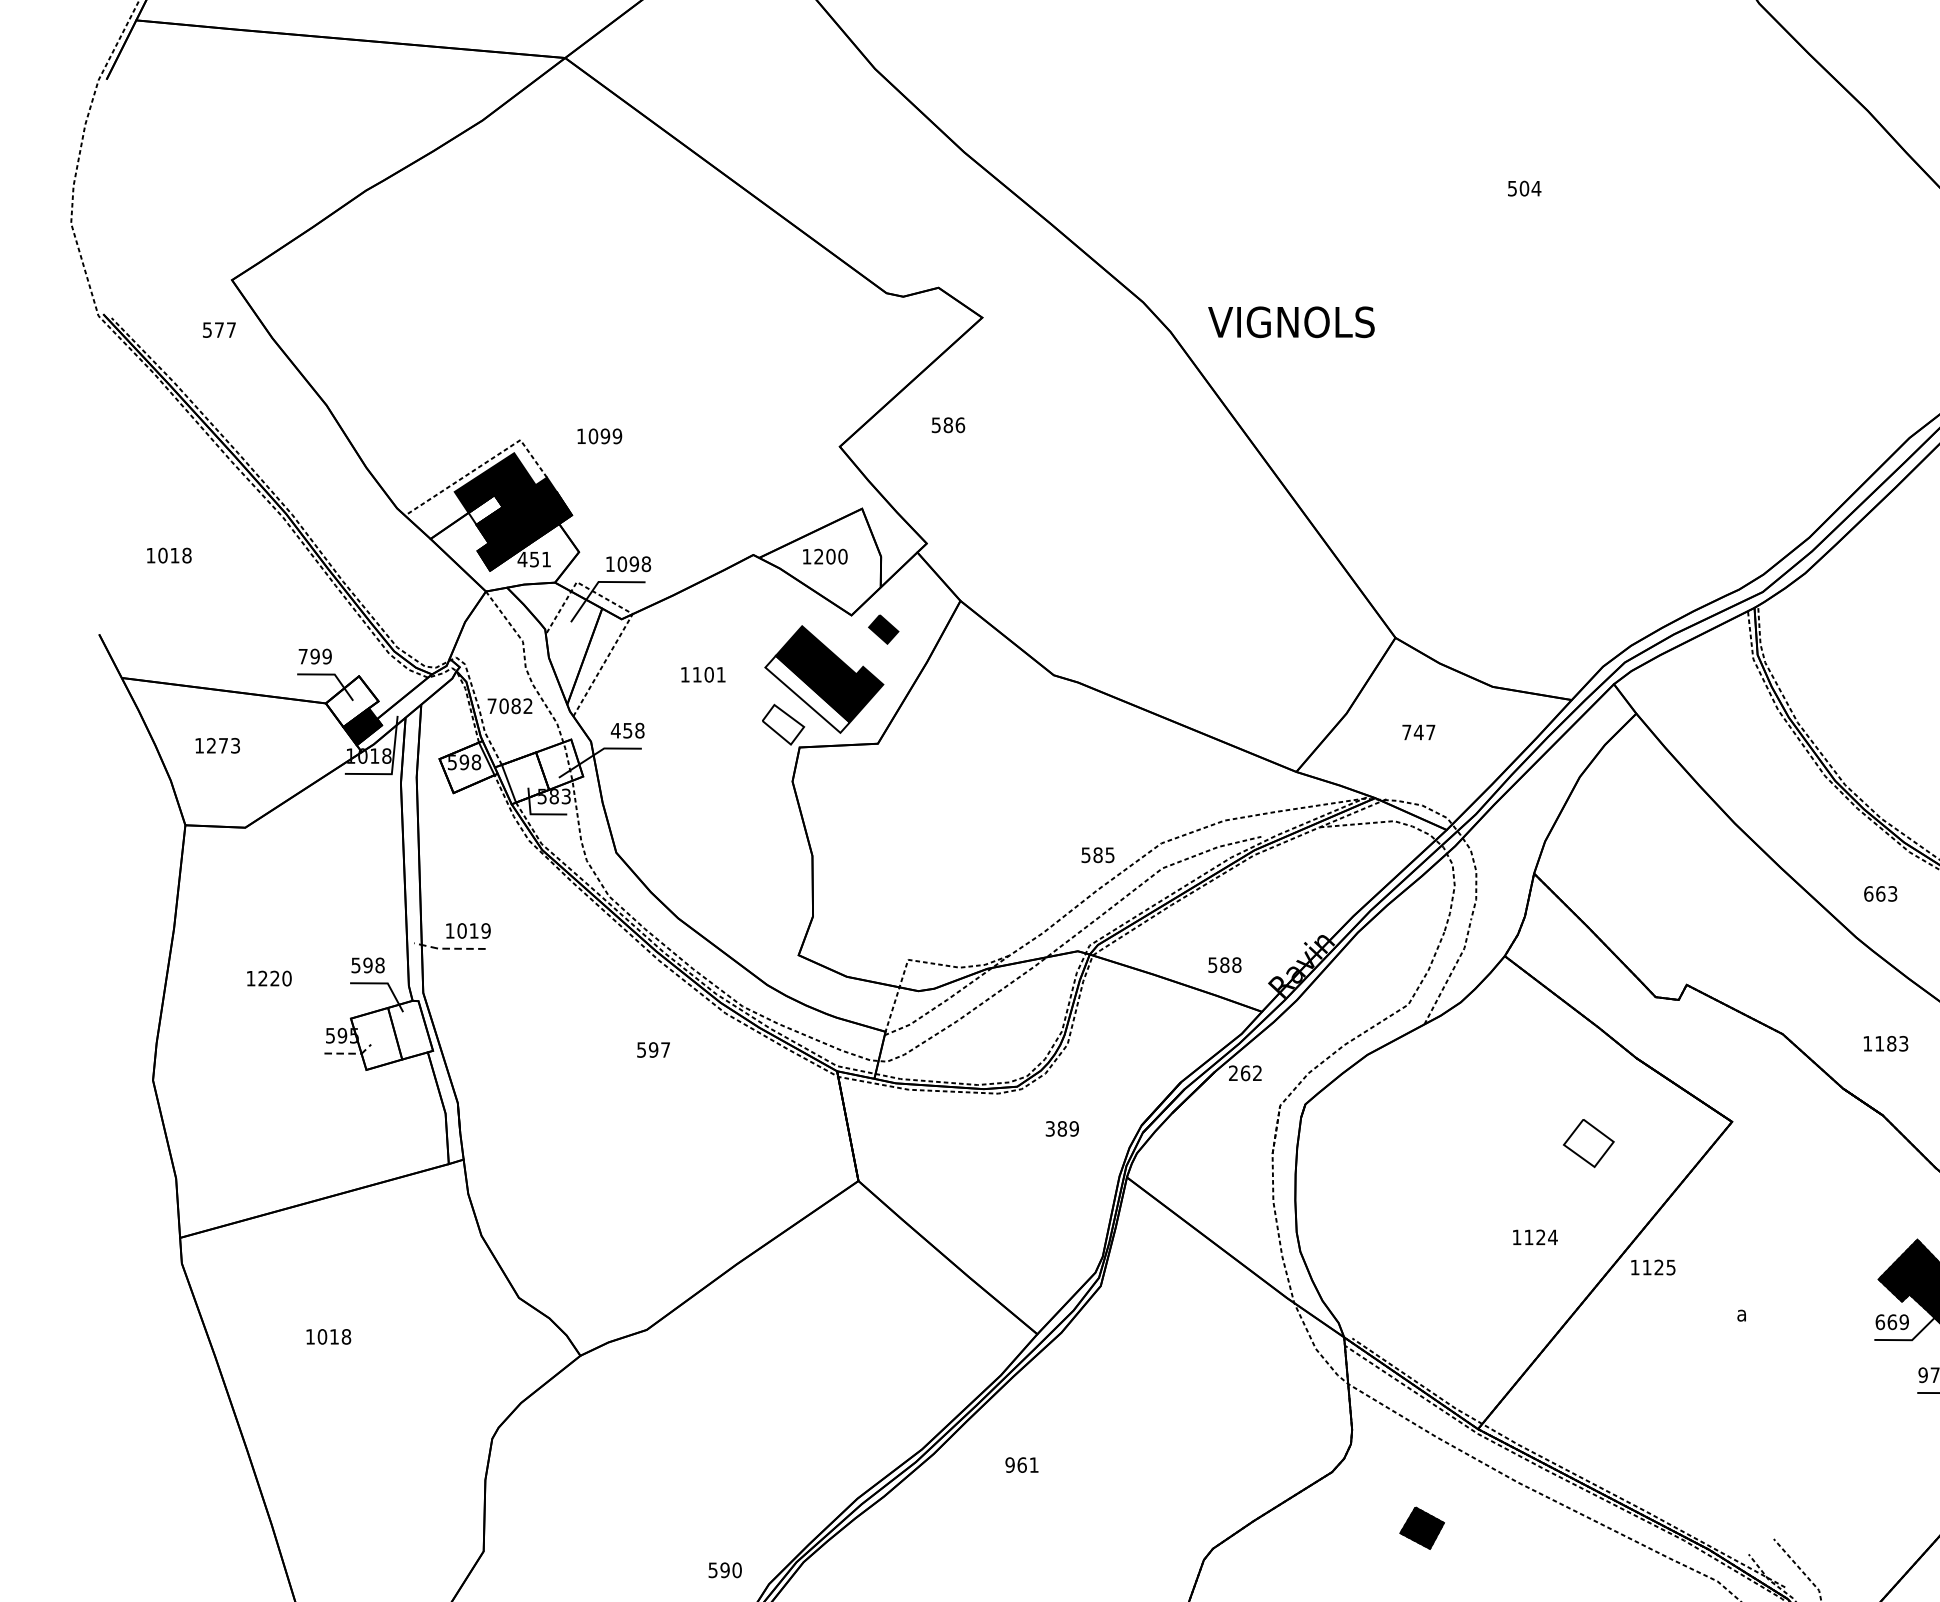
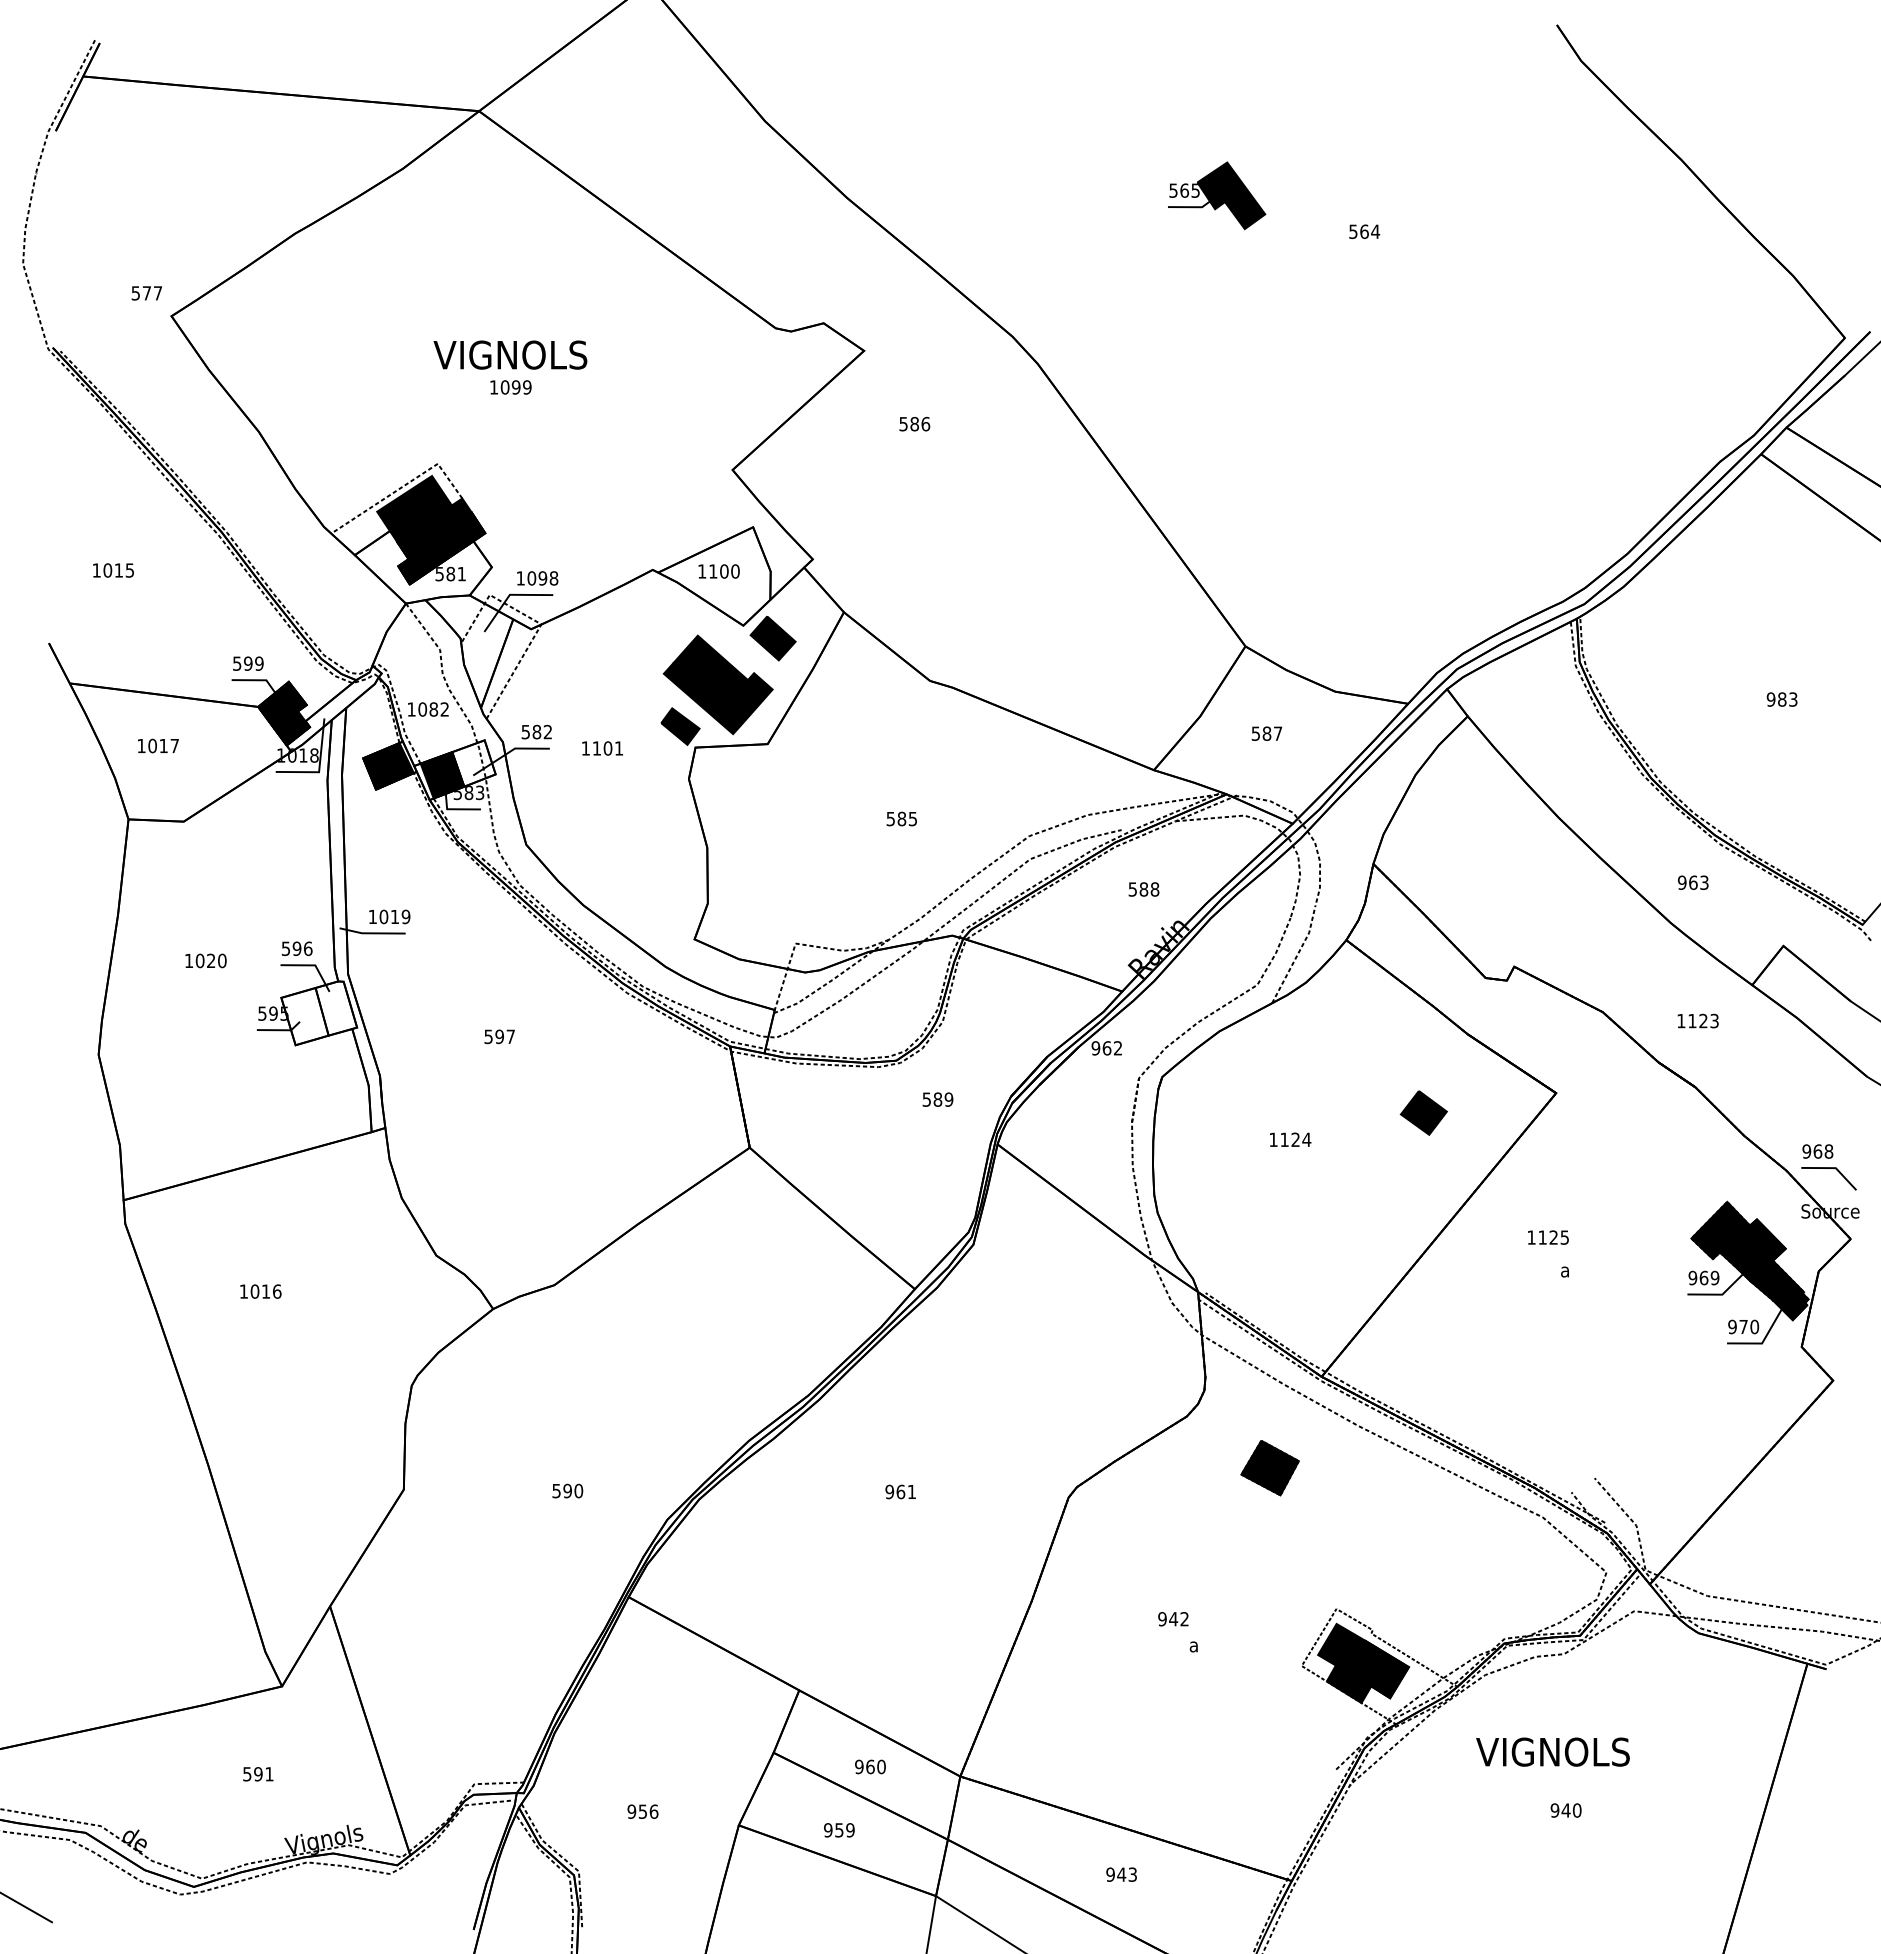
part: (1365, 149) -> (1217, 195), added
text: (1524, 188) -> (1364, 231), 504 -> 564
text: (1291, 321) -> (510, 354), moved
text: (218, 330) -> (146, 293), moved
text: (948, 425) -> (914, 424), moved
text: (599, 436) -> (510, 387), moved
fill: (485, 510) -> (405, 528), added
text: (186, 555) -> (129, 570), 1018 -> 1015
text: (819, 556) -> (713, 571), 1200 -> 1100
text: (528, 558) -> (445, 573), 451 -> 581
part: (883, 629) -> (772, 638), size x1.67
text: (303, 656) -> (237, 663), 799 -> 599
text: (703, 674) -> (602, 748), moved
fill: (807, 694) -> (702, 698), added
fill: (352, 700) -> (282, 704), added
text: (491, 706) -> (411, 709), 7082 -> 1082
fill: (783, 724) -> (680, 726), added
text: (627, 730) -> (536, 731), 458 -> 582
text: (1412, 732) -> (1261, 733), 747 -> 587
text: (223, 745) -> (163, 745), 1273 -> 1017
fill: (467, 767) -> (388, 766), added
fill: (525, 777) -> (442, 775), added
text: (1097, 854) -> (901, 818), moved
text: (1867, 893) -> (1681, 882), 663 -> 963
line: (448, 948) -> (371, 933), dashed -> solid
text: (380, 965) -> (308, 948), 598 -> 596
text: (1224, 965) -> (1143, 889), moved
text: (262, 978) -> (199, 960), 1220 -> 1020
text: (1891, 1043) -> (1703, 1020), 1183 -> 1123
text: (653, 1049) -> (499, 1036), moved
line: (351, 1053) -> (281, 1030), dashed -> solid
text: (1233, 1073) -> (1095, 1048), 262 -> 962
text: (1049, 1127) -> (926, 1098), 389 -> 589
fill: (1588, 1142) -> (1423, 1112), added
text: (1535, 1237) -> (1290, 1139), moved
text: (1653, 1267) -> (1548, 1237), moved
text: (1879, 1321) -> (1692, 1277), 669 -> 969
text: (346, 1336) -> (277, 1291), 1018 -> 1016
text: (1021, 1464) -> (900, 1491), moved
part: (1421, 1528) -> (1269, 1468), size x1.43
text: (724, 1569) -> (567, 1490), moved

